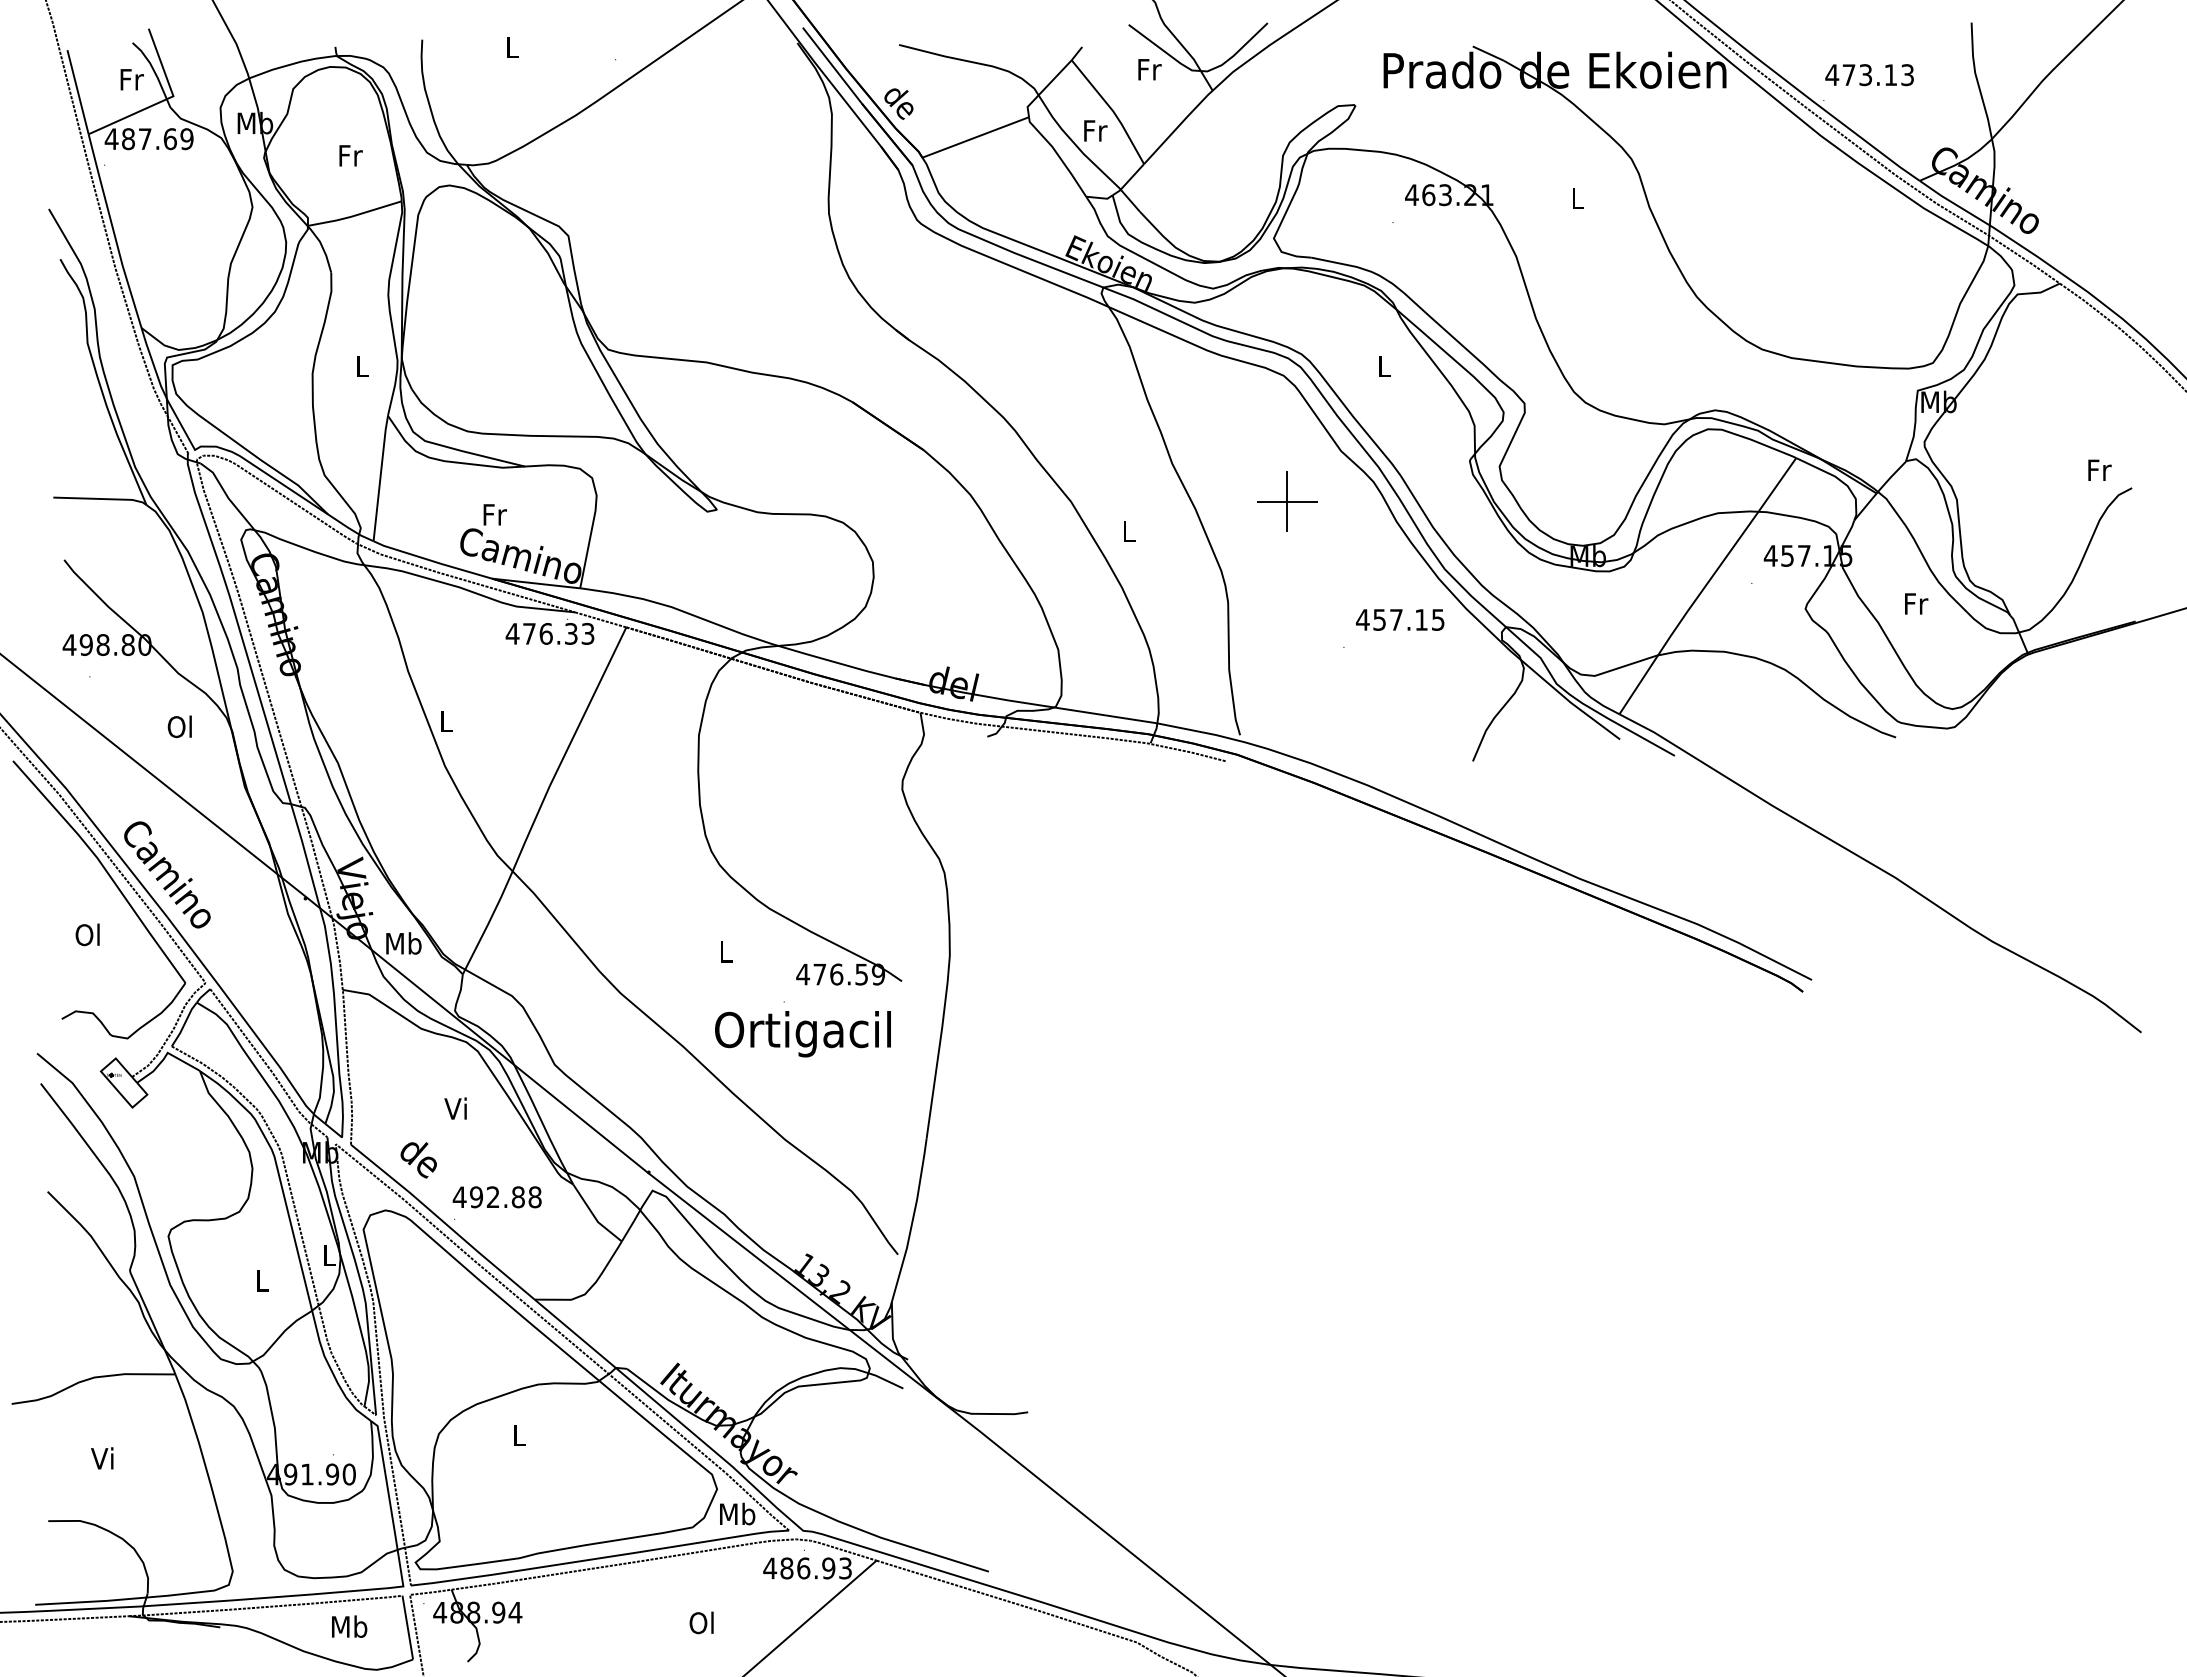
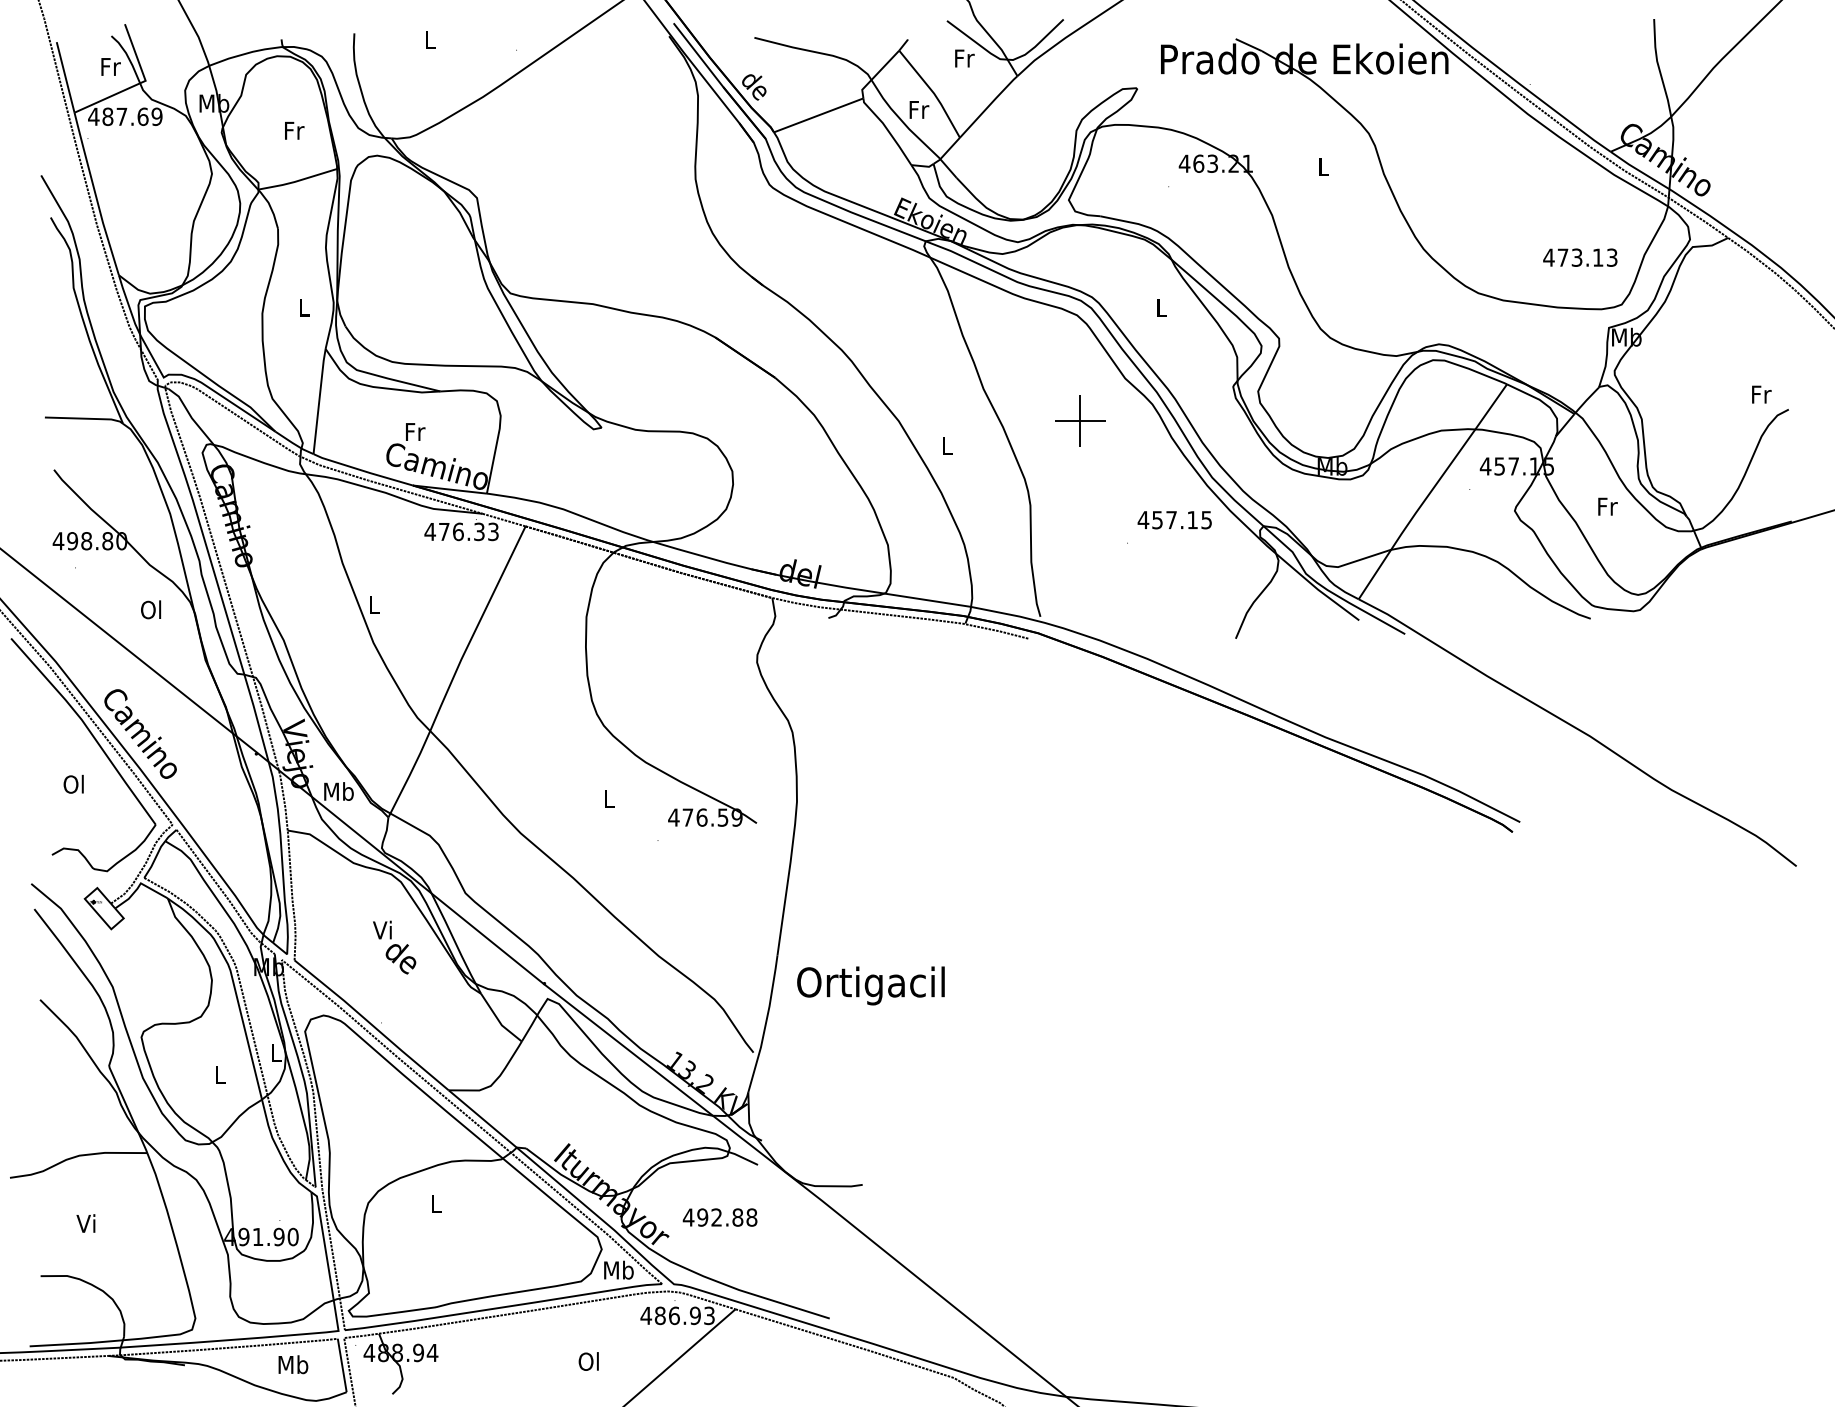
text: (1869, 75) -> (1580, 258), moved
text: (802, 1034) -> (870, 986), moved
text: (418, 1160) -> (400, 959), moved
text: (496, 1197) -> (719, 1217), moved

